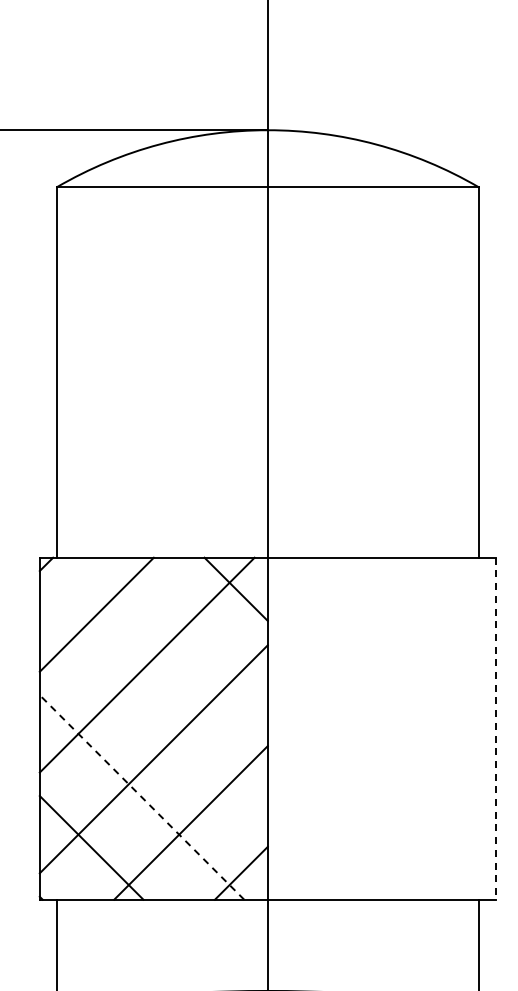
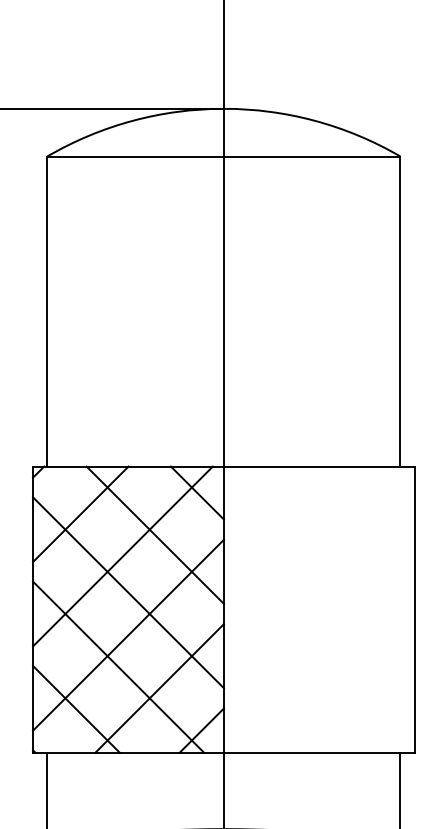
line: (185, 639) -> (154, 535), added
line: (153, 708) -> (128, 592), added
line: (495, 729) -> (414, 610), dashed -> solid
line: (142, 797) -> (119, 667), dashed -> solid

